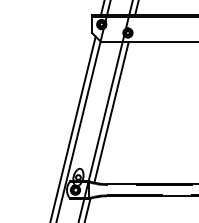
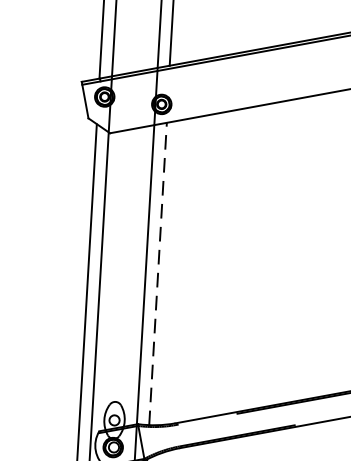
line: (111, 111) -> (157, 272), solid -> dashed

